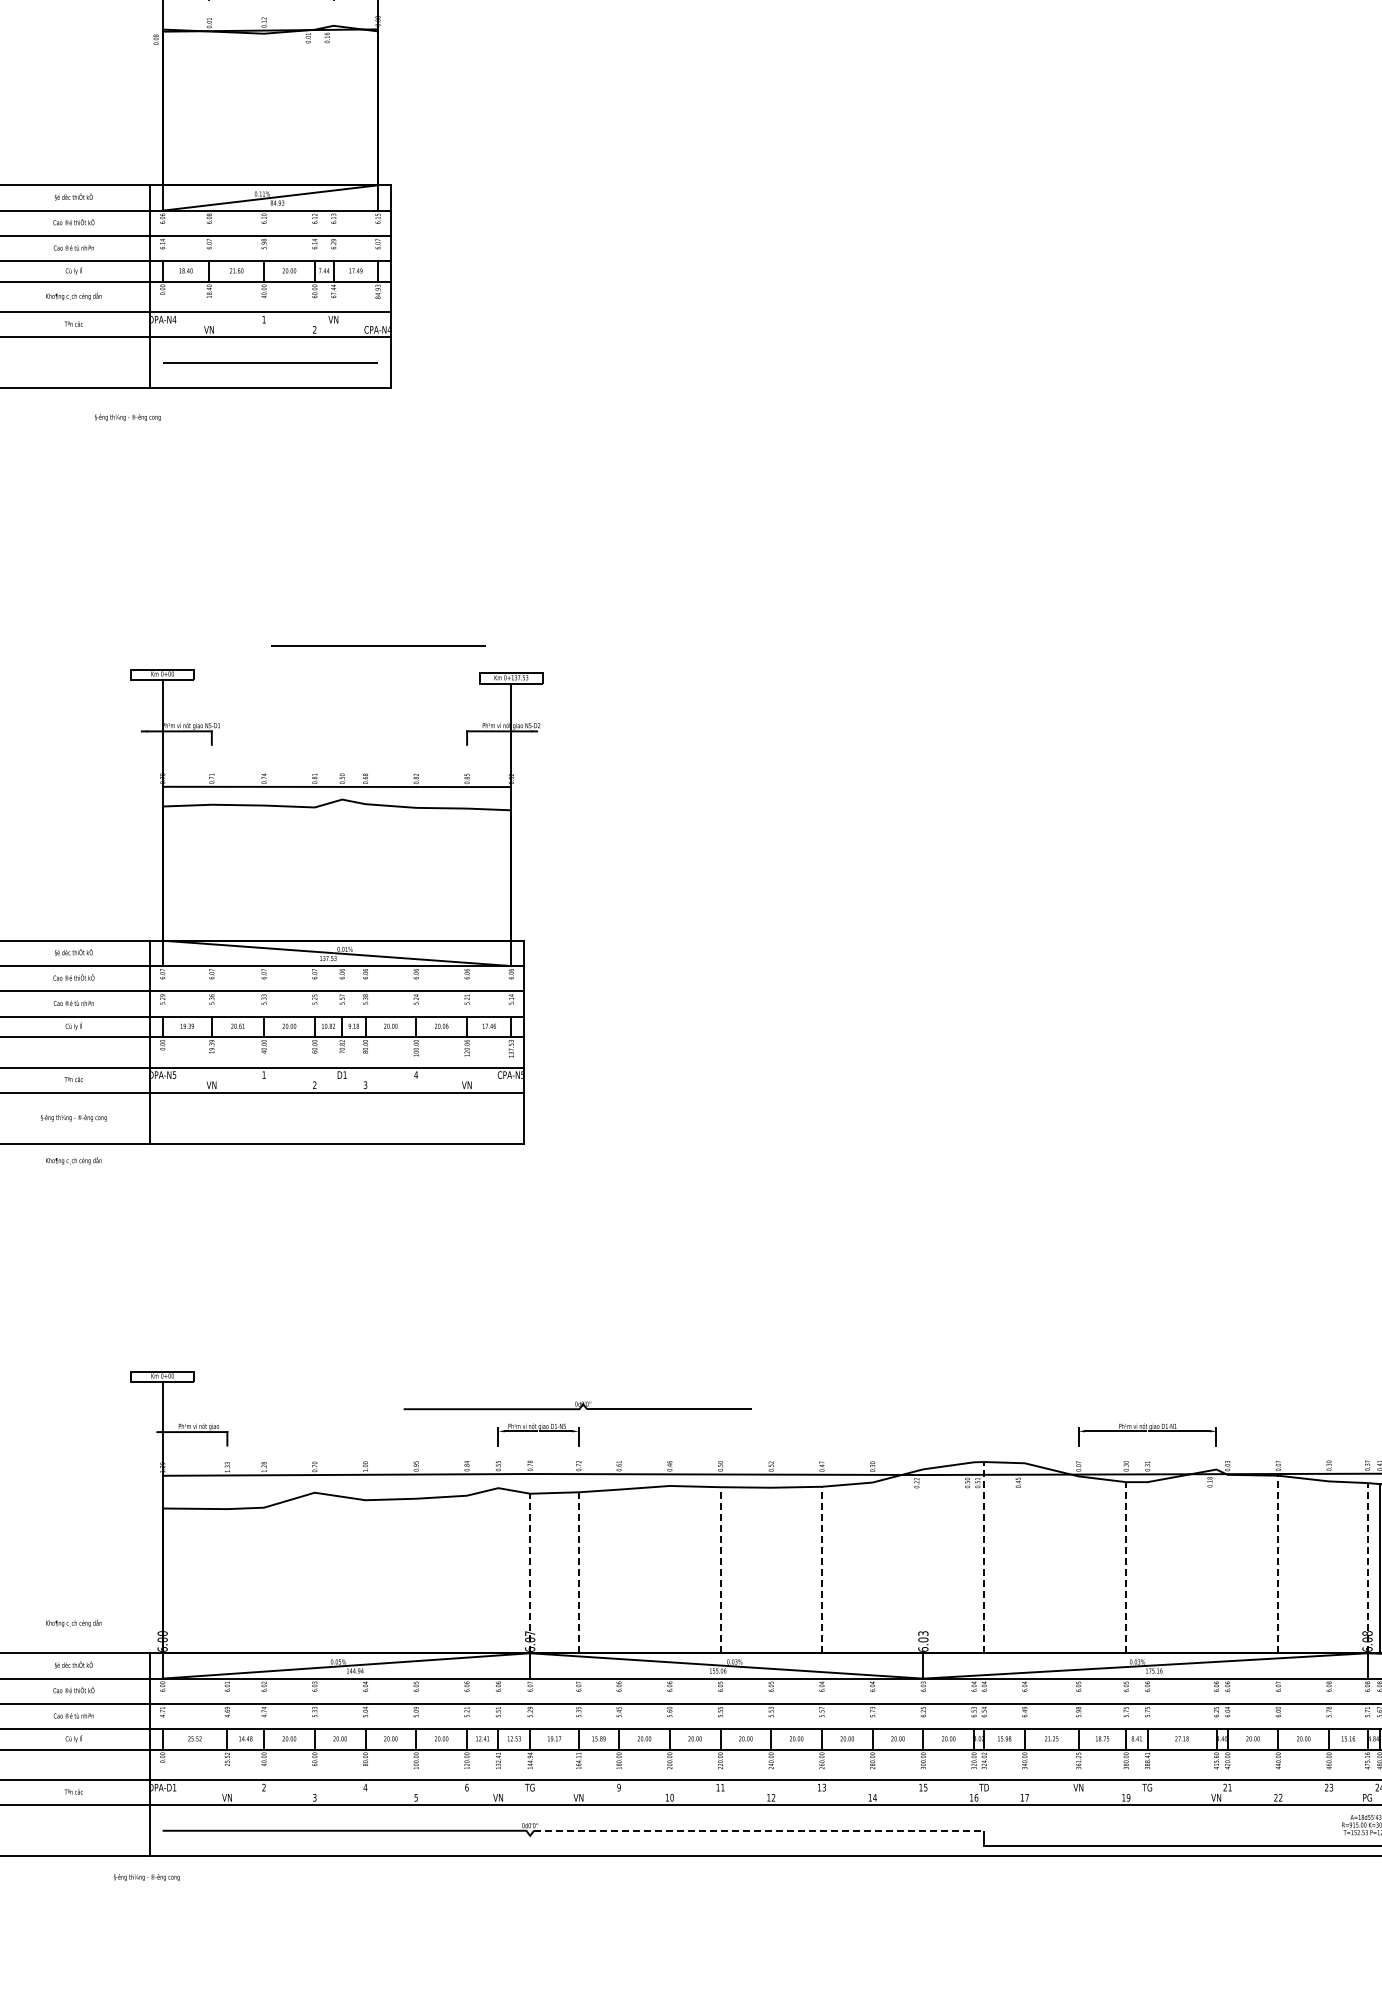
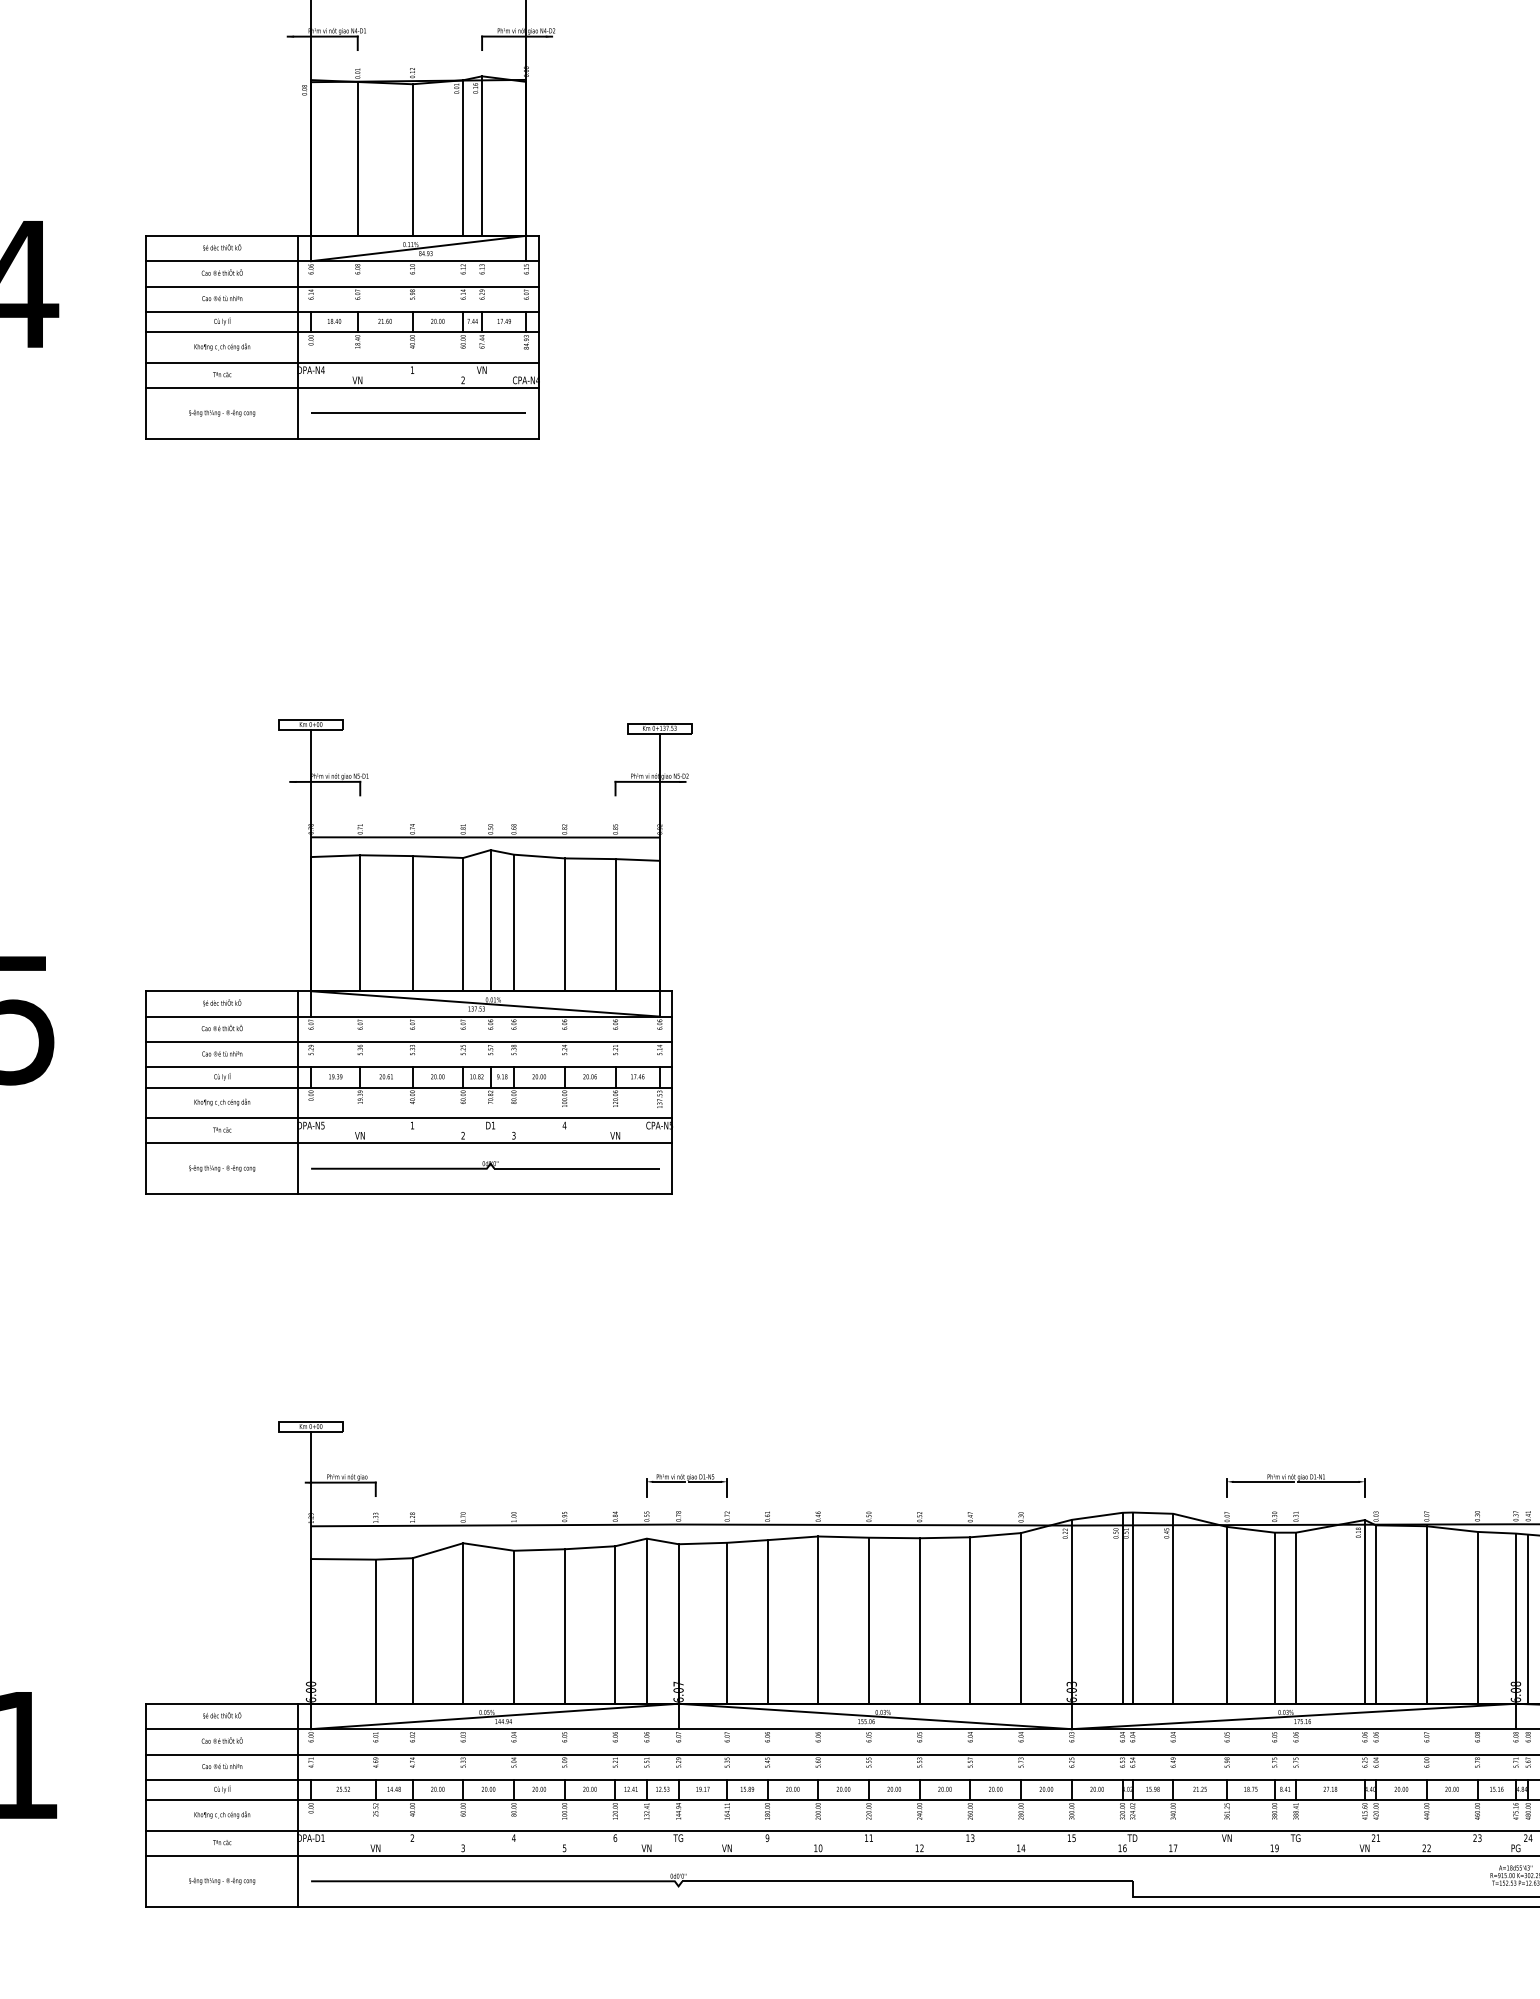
line: (334, 104) -> (482, 155), added
line: (315, 106) -> (463, 157), added
line: (209, 107) -> (357, 158), added
line: (264, 108) -> (412, 159), added
text: (128, 417) -> (222, 413), moved
line: (378, 644) -> (526, 695), removed
line: (342, 869) -> (490, 920), added
line: (365, 871) -> (513, 922), added
line: (212, 872) -> (360, 923), added
line: (264, 872) -> (412, 923), added
line: (315, 873) -> (463, 924), added
line: (416, 873) -> (564, 924), added
line: (467, 874) -> (615, 925), added
text: (74, 1159) -> (222, 1101), moved
part: (578, 1405) -> (485, 1165), moved
line: (974, 1556) -> (1122, 1607), added
line: (984, 1557) -> (1132, 1608), dashed -> solid
line: (1025, 1557) -> (1173, 1608), added
line: (923, 1560) -> (1071, 1611), added
line: (1216, 1560) -> (1364, 1611), added
line: (1079, 1563) -> (1227, 1614), added
line: (1228, 1563) -> (1376, 1614), added
line: (1278, 1564) -> (1426, 1615), dashed -> solid
line: (1147, 1566) -> (1295, 1617), added
line: (1329, 1566) -> (1477, 1617), added
line: (873, 1567) -> (1021, 1618), added
line: (1126, 1567) -> (1274, 1618), dashed -> solid
line: (1367, 1567) -> (1515, 1618), dashed -> solid
line: (670, 1568) -> (818, 1619), added
line: (498, 1569) -> (646, 1620), added
line: (720, 1569) -> (868, 1620), dashed -> solid
line: (771, 1569) -> (919, 1620), added
line: (822, 1569) -> (970, 1620), dashed -> solid
line: (619, 1570) -> (767, 1621), added
line: (579, 1571) -> (727, 1622), dashed -> solid
line: (315, 1572) -> (463, 1623), added
line: (467, 1573) -> (615, 1624), added
line: (530, 1573) -> (678, 1624), dashed -> solid
line: (365, 1575) -> (513, 1626), added
line: (416, 1575) -> (564, 1626), added
line: (264, 1579) -> (412, 1630), added
line: (227, 1580) -> (375, 1631), added
text: (74, 1622) -> (222, 1814), moved
line: (760, 1830) -> (908, 1881), dashed -> solid
text: (147, 1876) -> (222, 1880), moved

